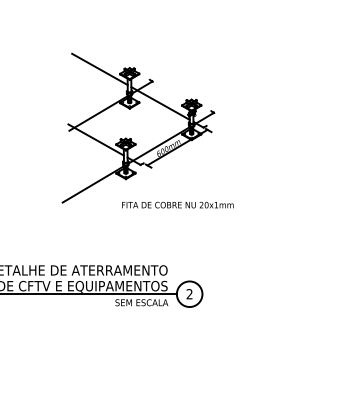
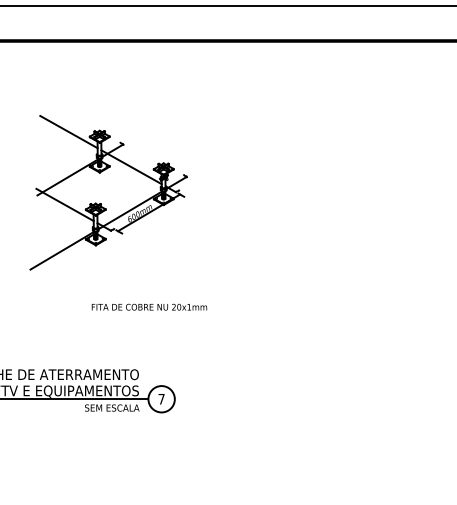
part: (138, 127) -> (108, 192), moved
text: (189, 293) -> (161, 398), 2 -> 7

